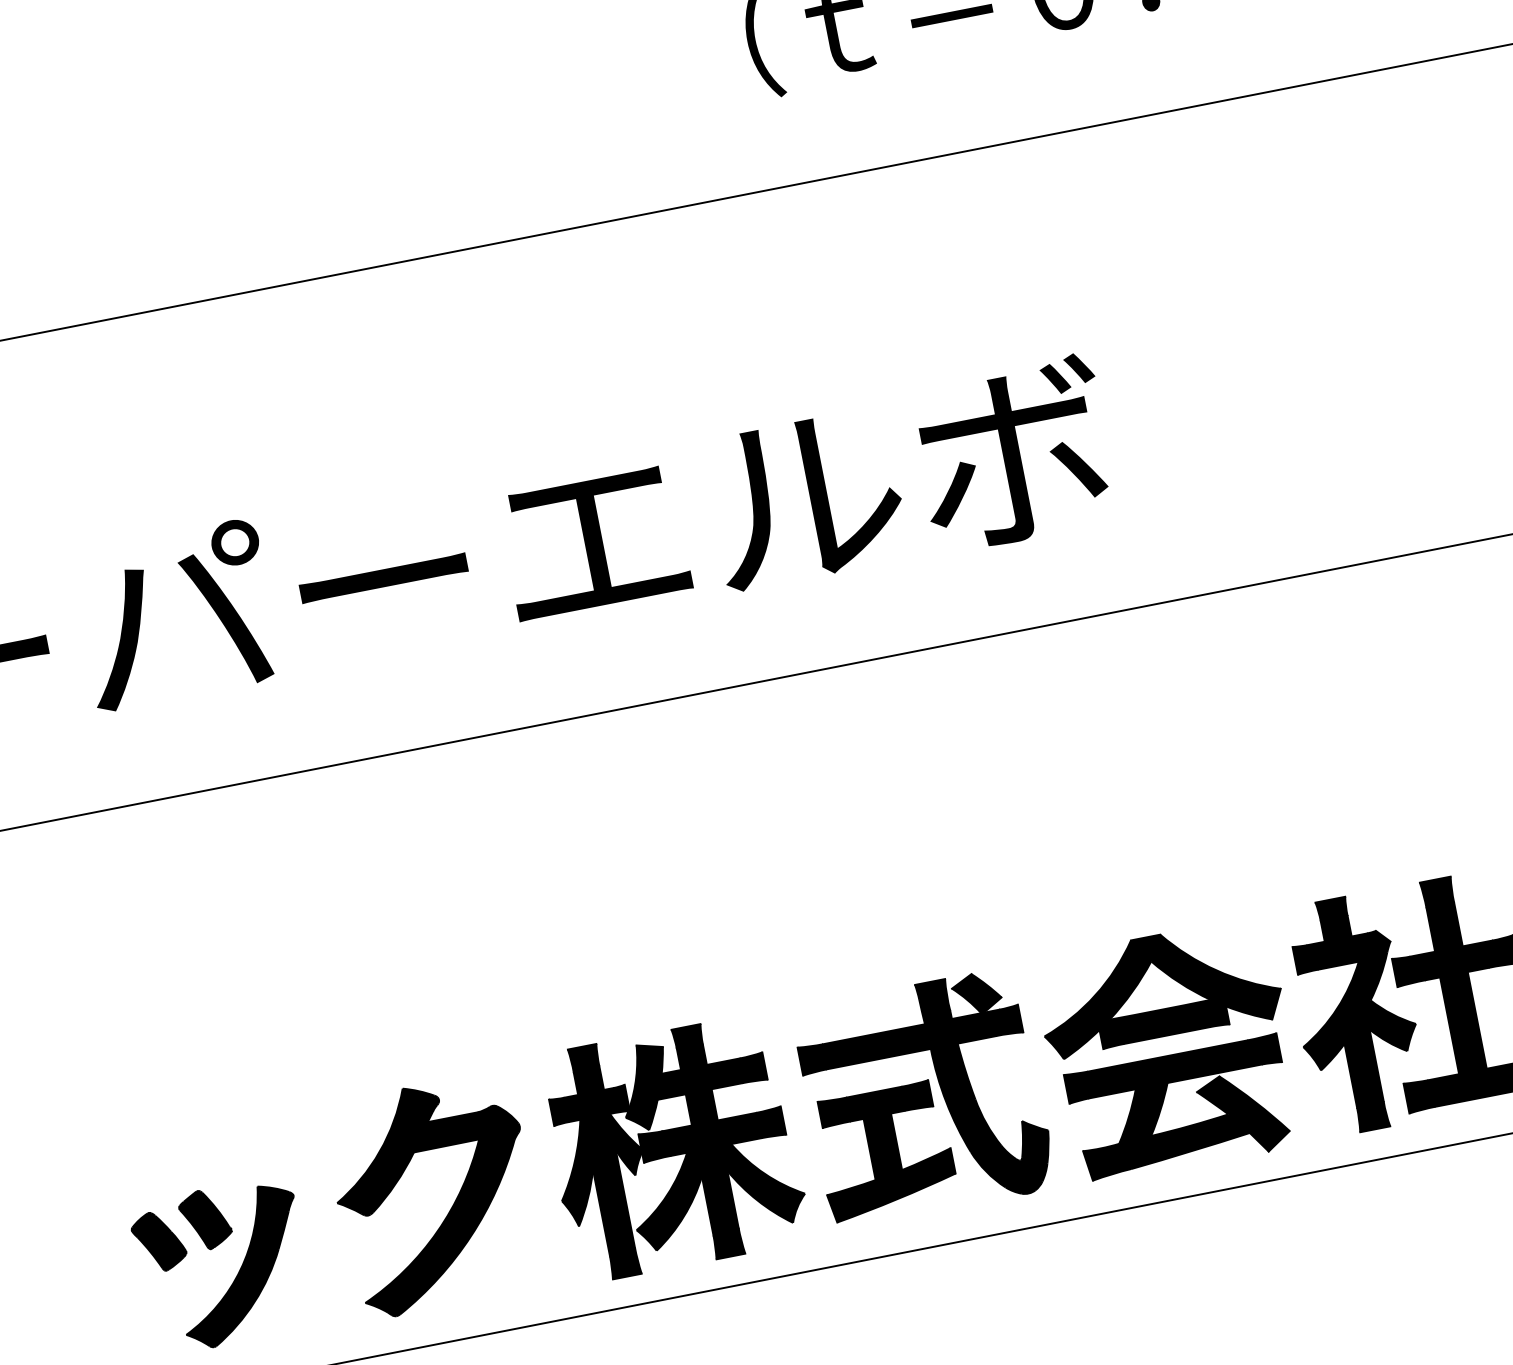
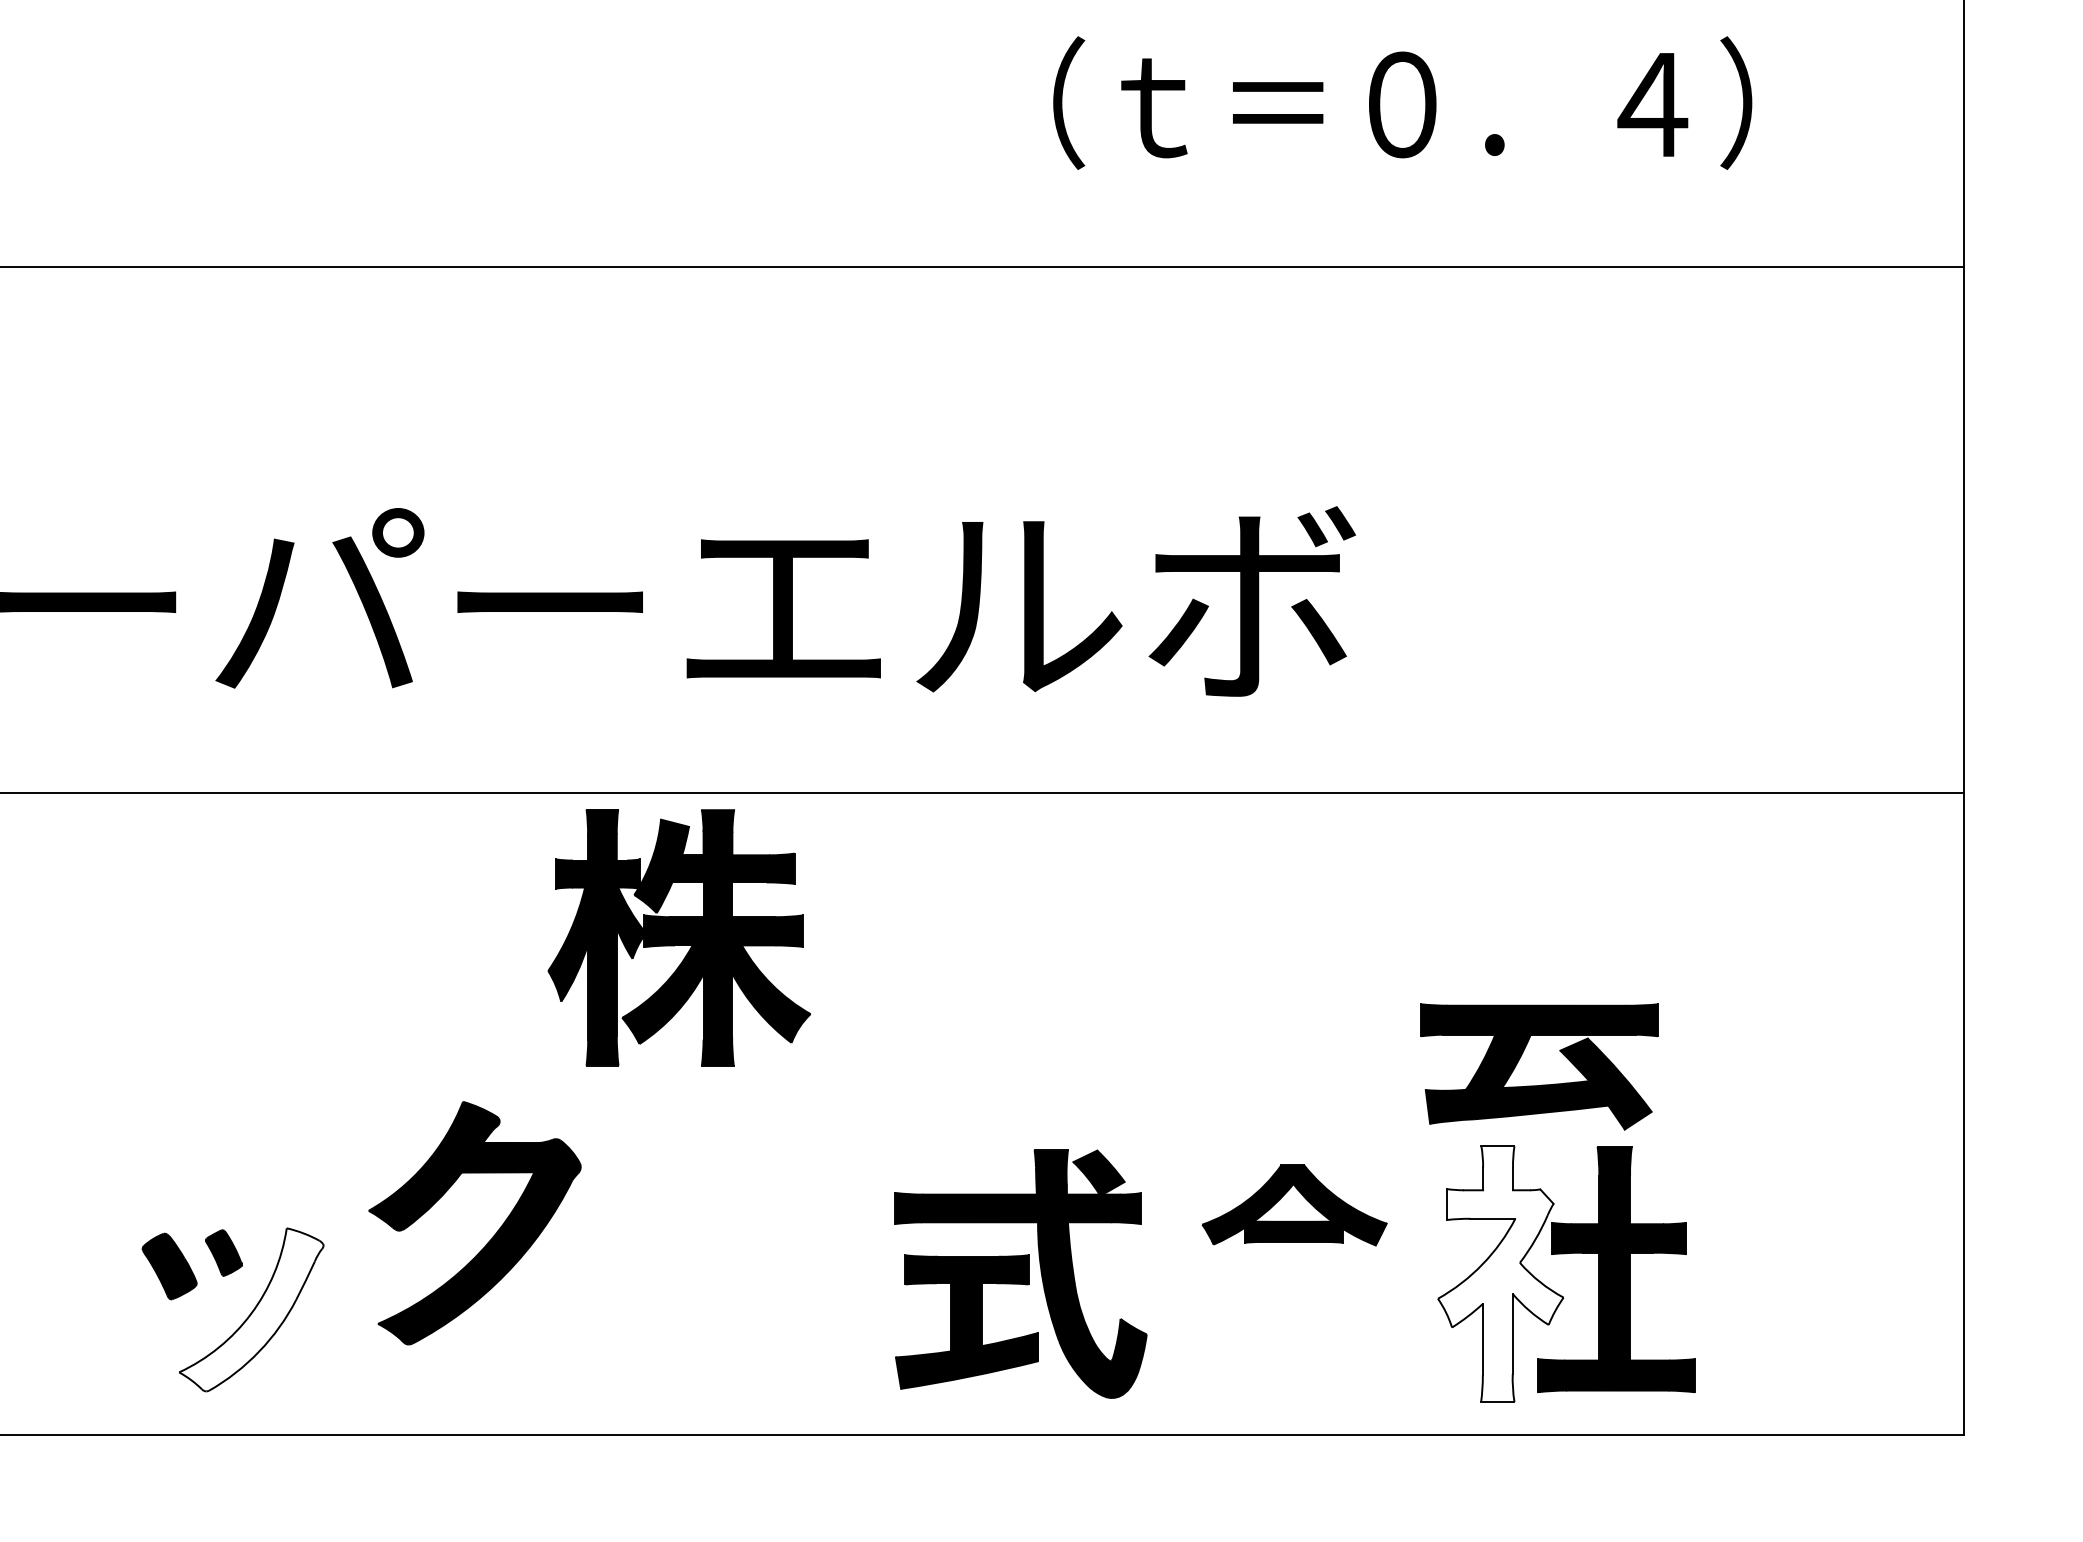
part: (1158, 988) -> (1294, 1205), size x0.7
fill: (1355, 1014) -> (1500, 1274), removed
part: (1185, 1125) -> (1541, 1084), moved
part: (672, 1148) -> (678, 937), moved
part: (452, 1204) -> (492, 1236), moved
part: (204, 1219) -> (223, 1252), size x0.7
fill: (240, 1265) -> (251, 1309), removed

